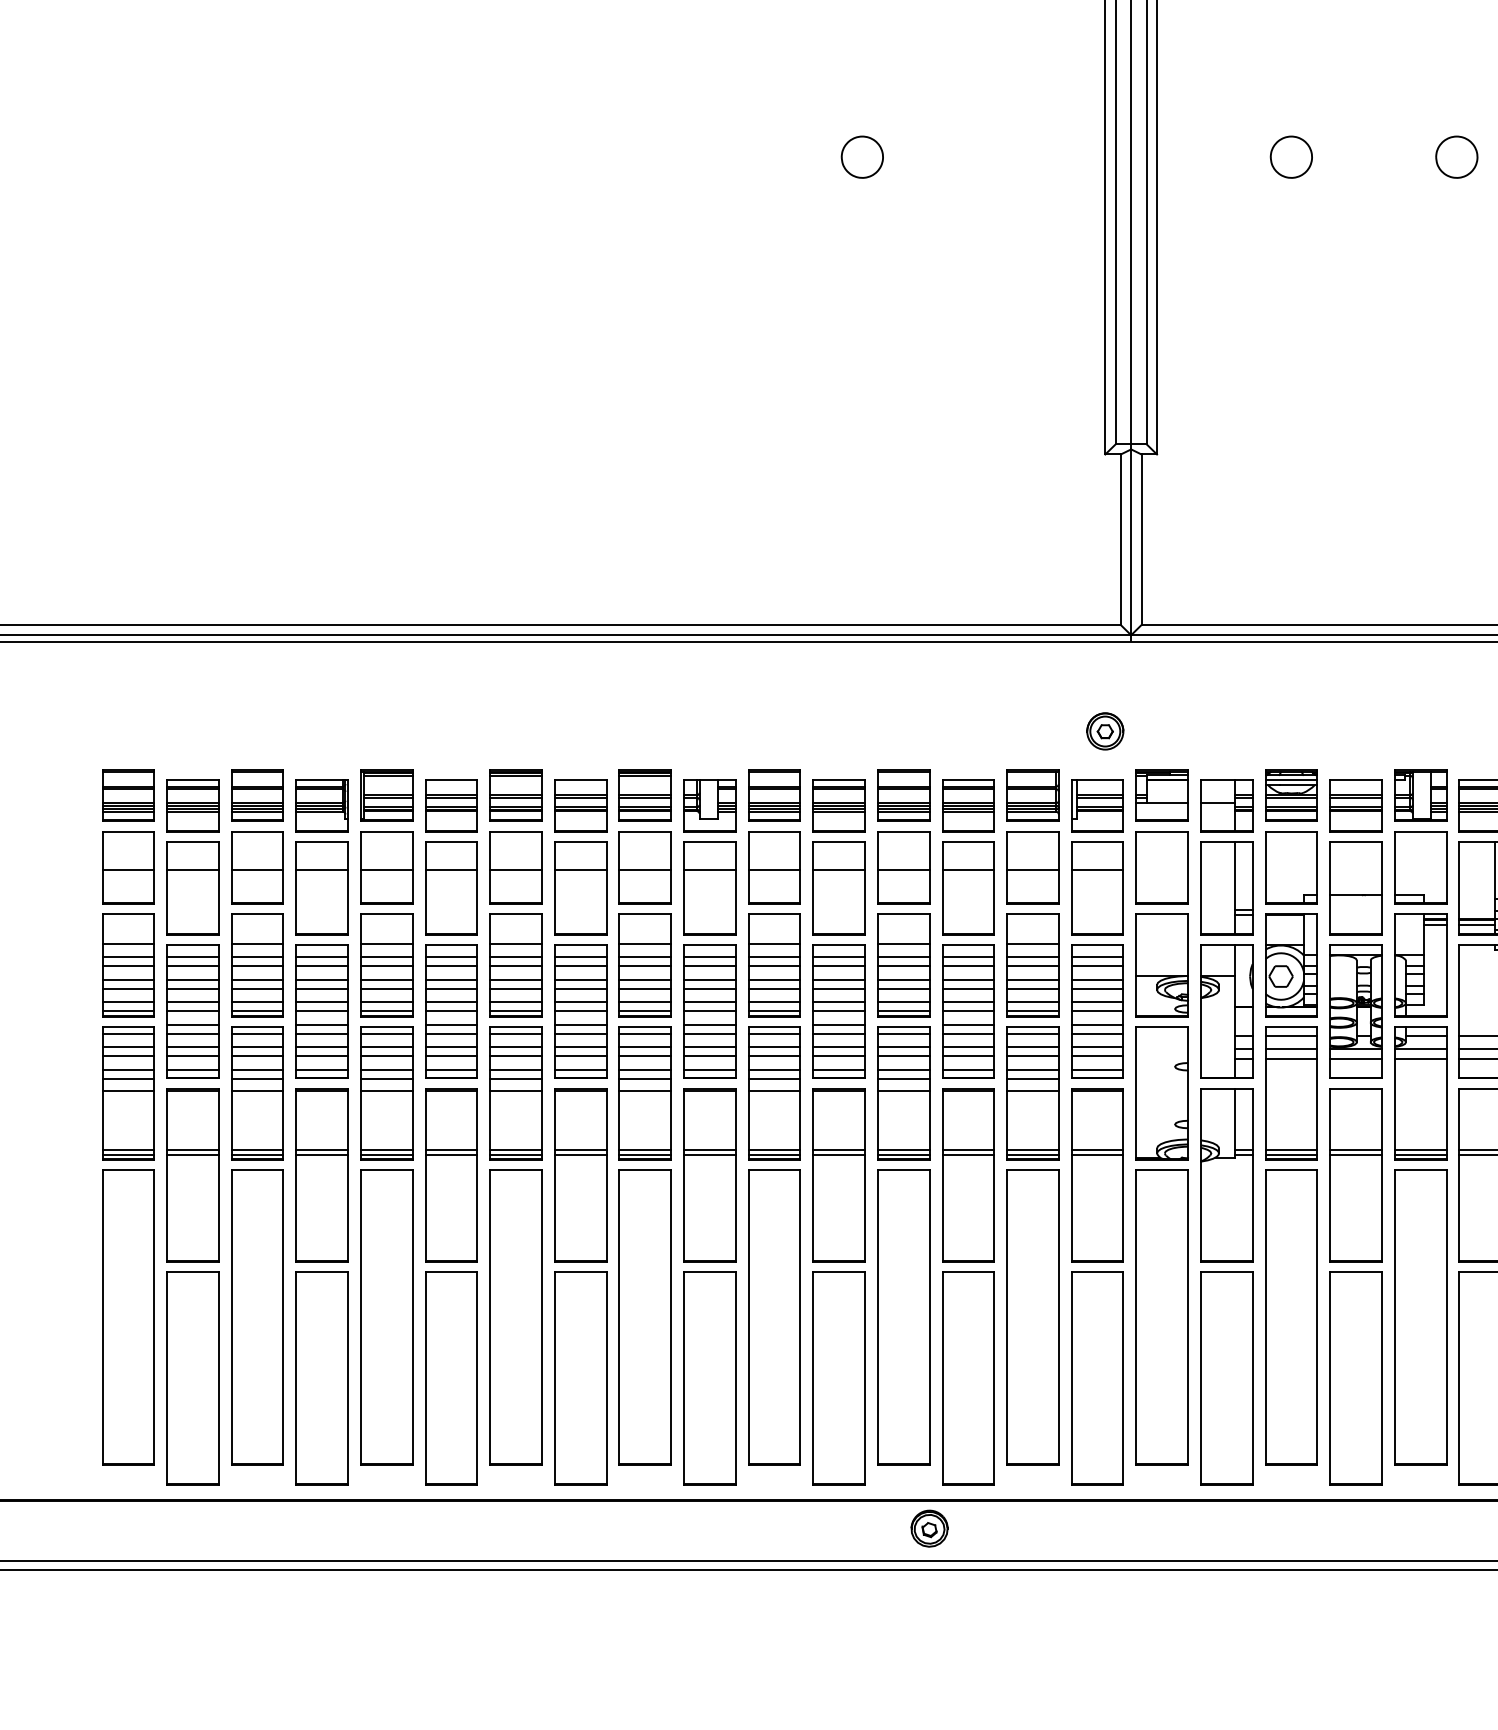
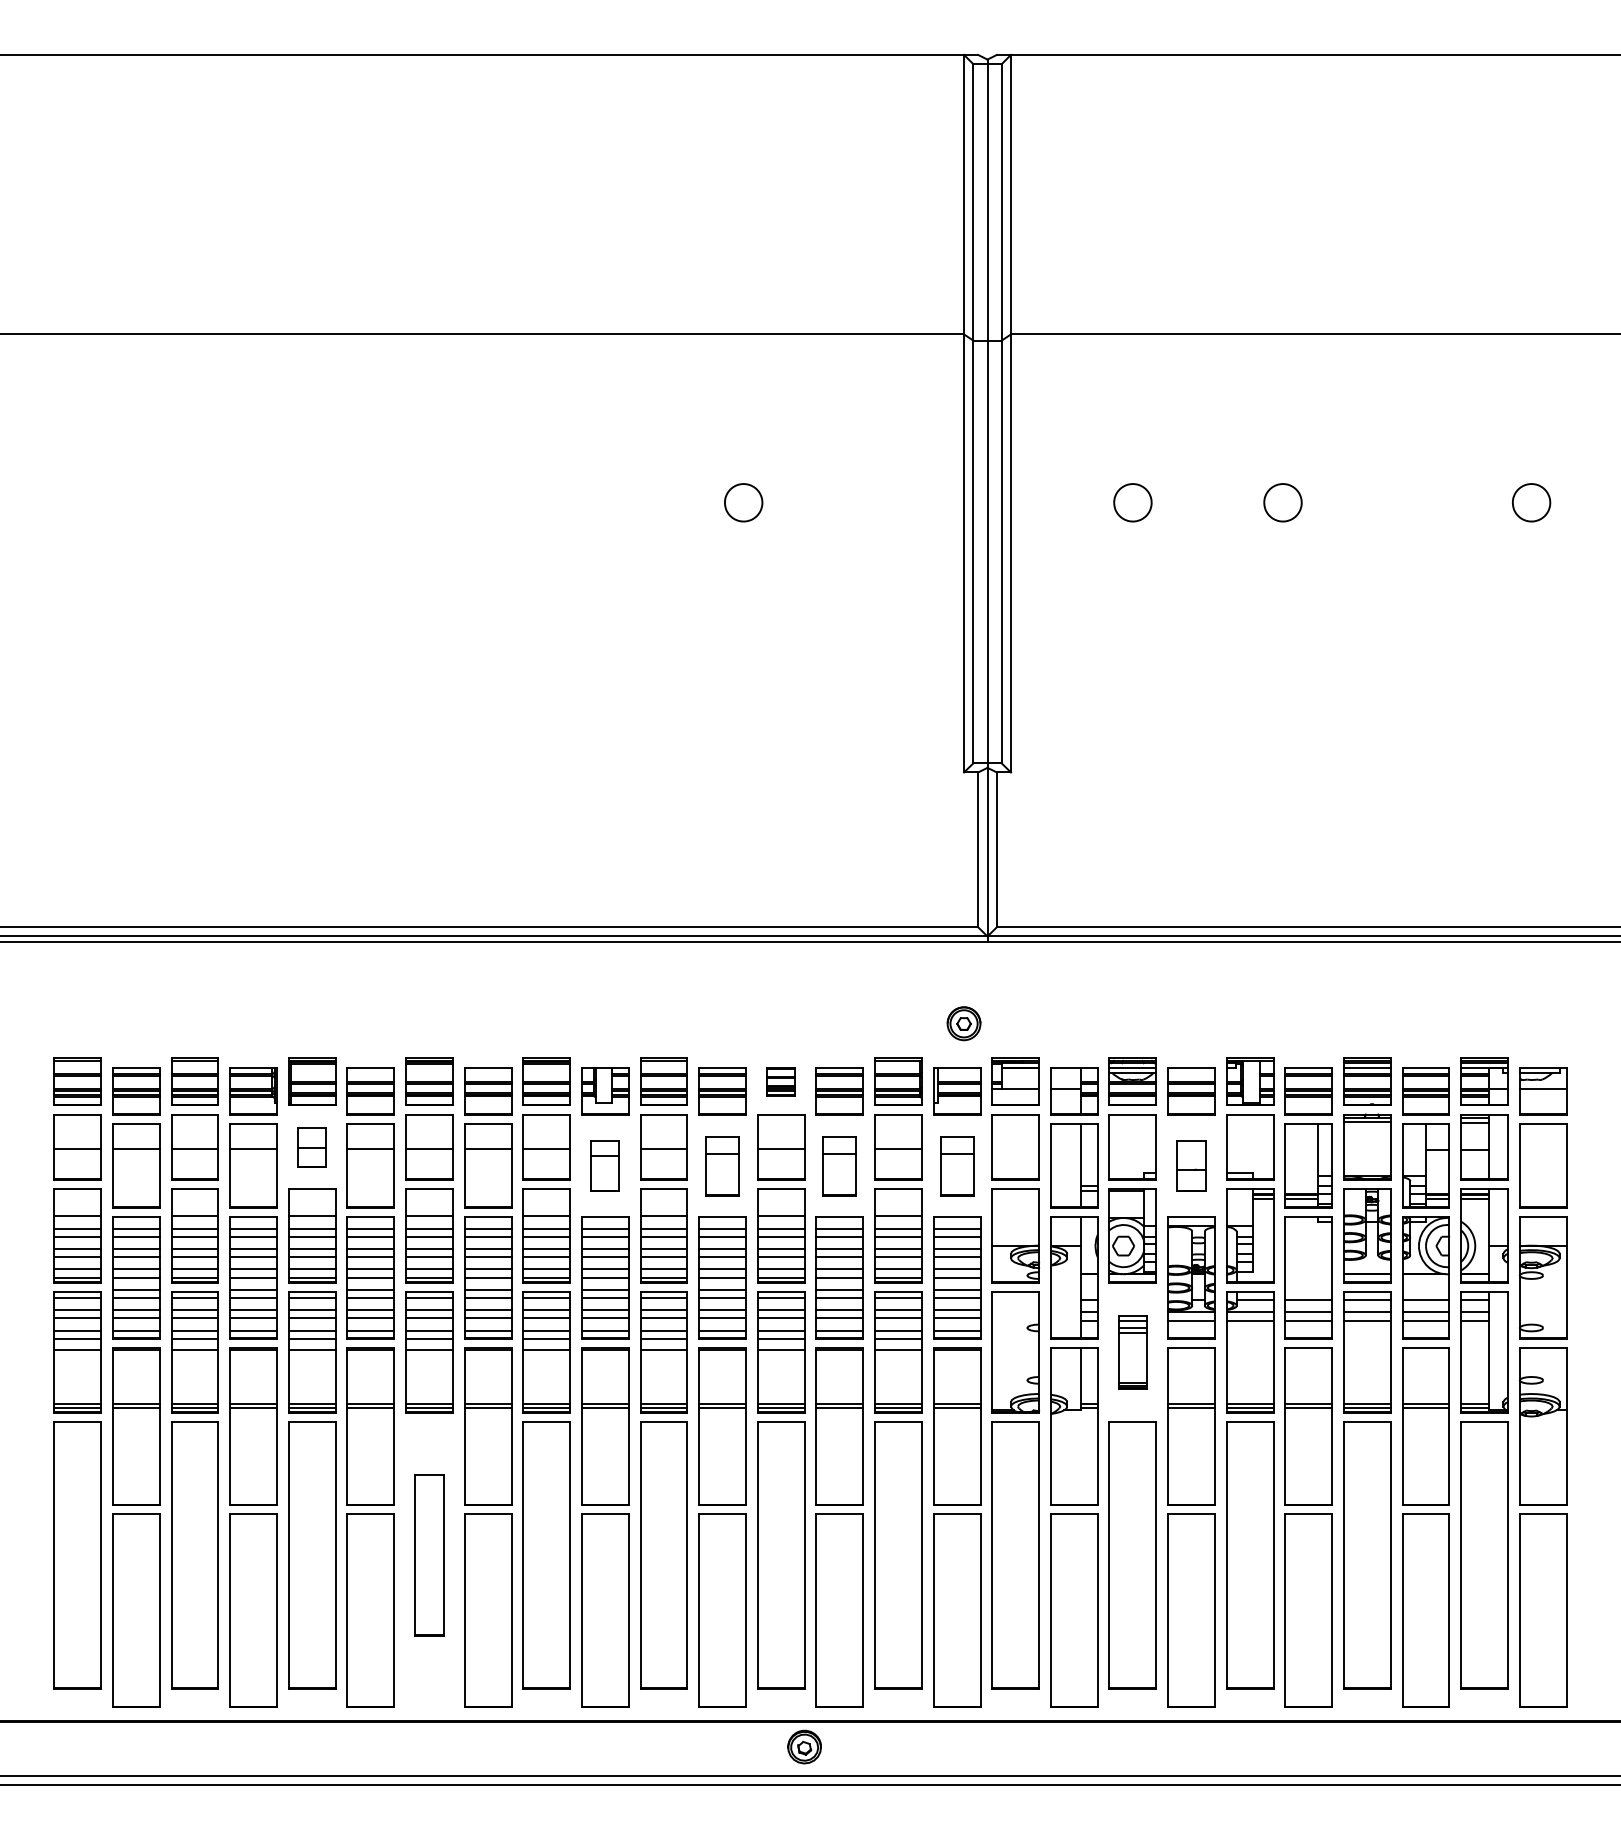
part: (904, 795) -> (781, 1081), size x0.6
part: (387, 867) -> (312, 1147), size x0.6
part: (710, 887) -> (605, 1165), size x0.6
part: (839, 887) -> (722, 1165), size x0.7
part: (968, 887) -> (839, 1165), size x0.7
part: (1098, 887) -> (957, 1165), size x0.7
part: (1355, 887) -> (1191, 1165), size x0.6
part: (1290, 1093) -> (1132, 1352), size x0.6
part: (516, 1317) -> (429, 1555), size x0.6

